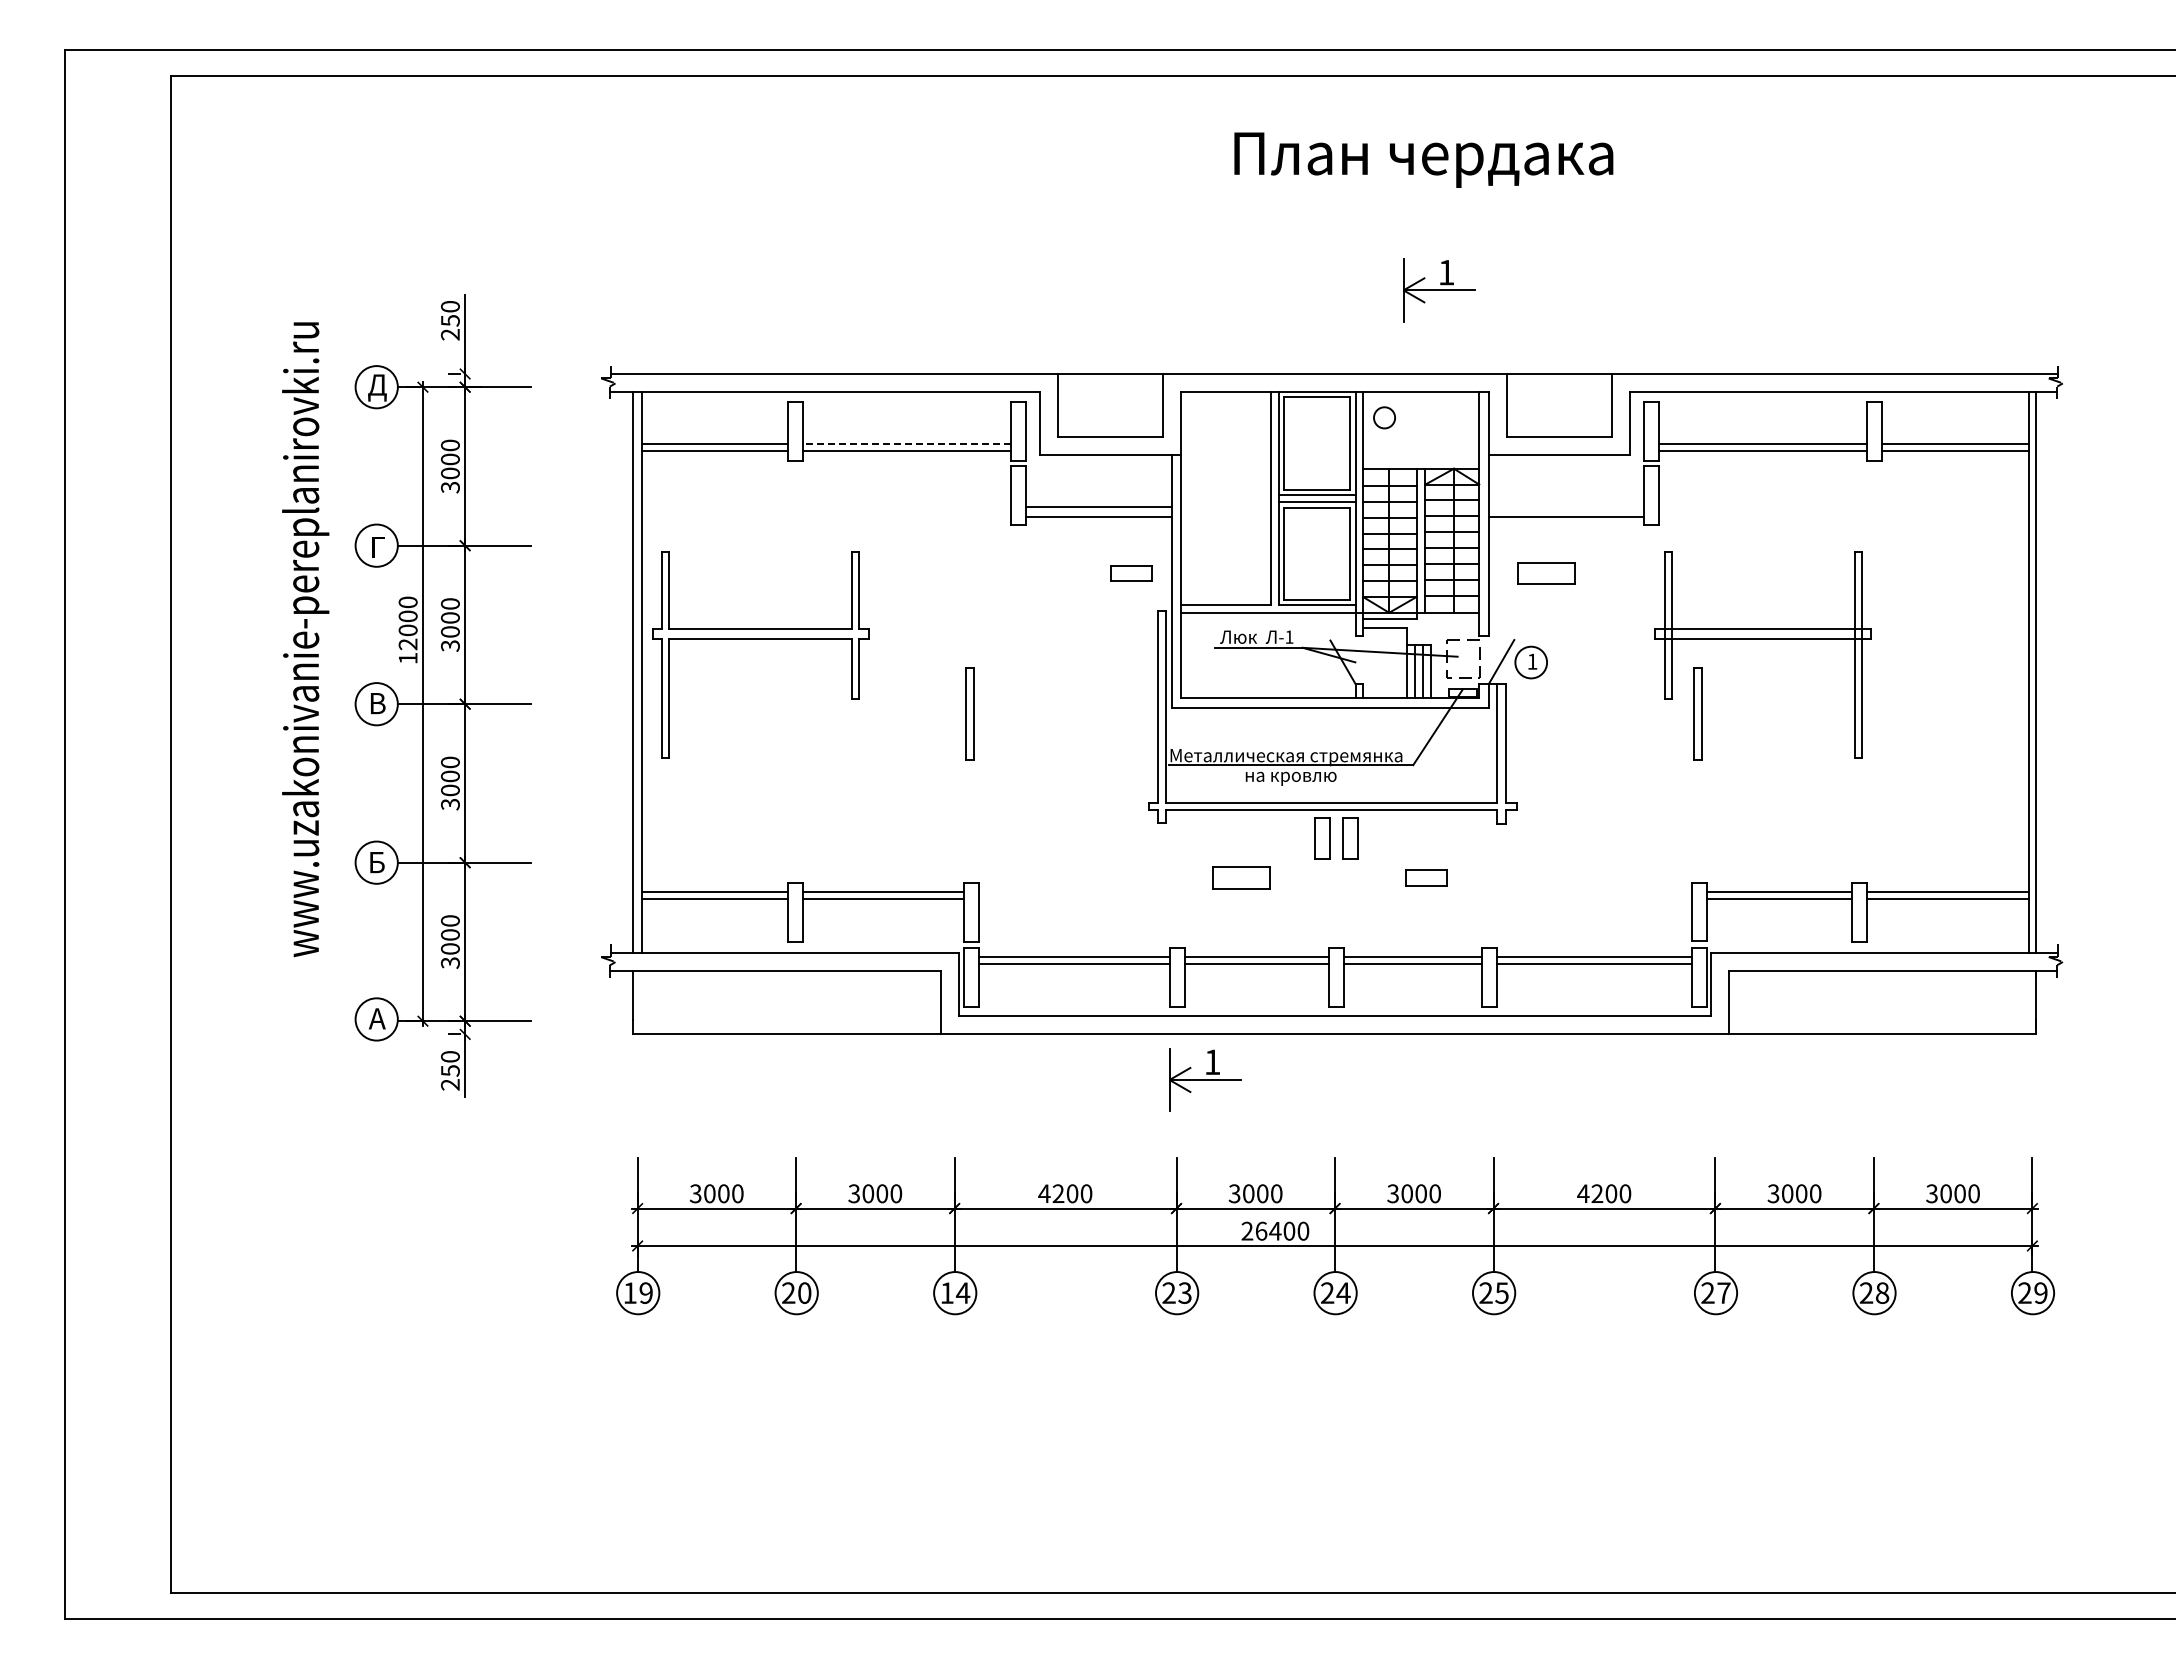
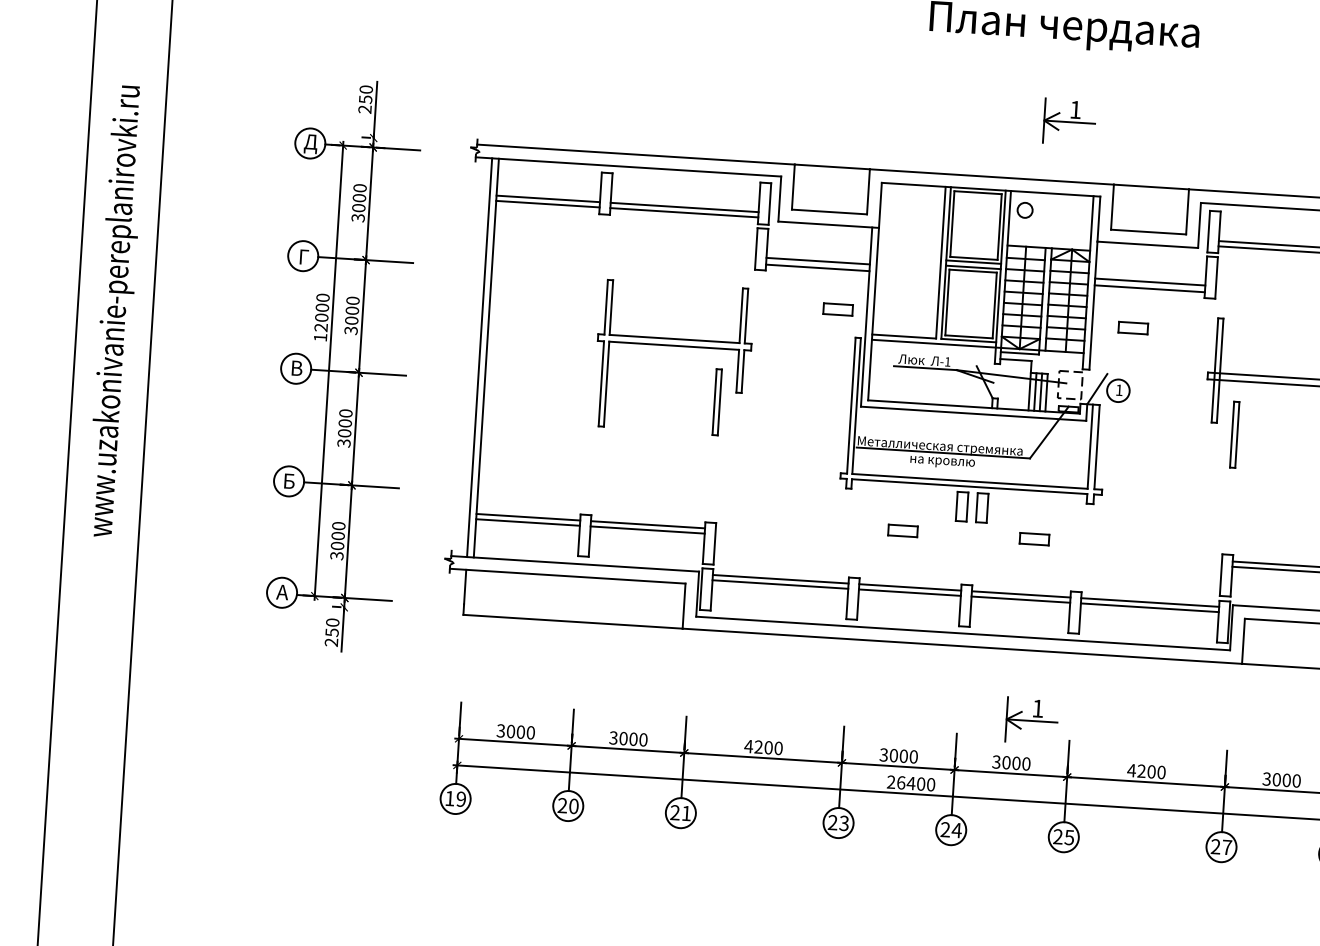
line: (906, 443) -> (684, 207), dashed -> solid
line: (1565, 507) -> (1149, 282), added
part: (1546, 573) -> (1133, 328), size x0.71
text: (305, 639) -> (116, 311), moved
part: (760, 639) -> (674, 346), moved
part: (1241, 877) -> (902, 530), size x0.71
part: (1205, 1079) -> (1032, 720), moved
text: (955, 1292) -> (681, 812), 14 -> 21

